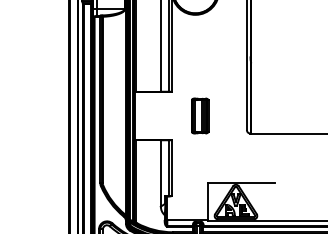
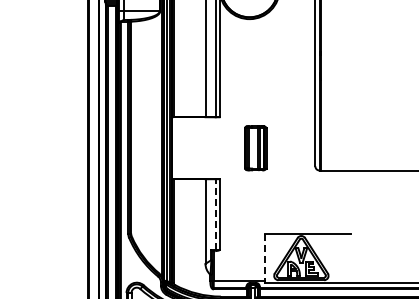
line: (168, 167) -> (215, 214), solid -> dashed
line: (207, 201) -> (265, 257), solid -> dashed

